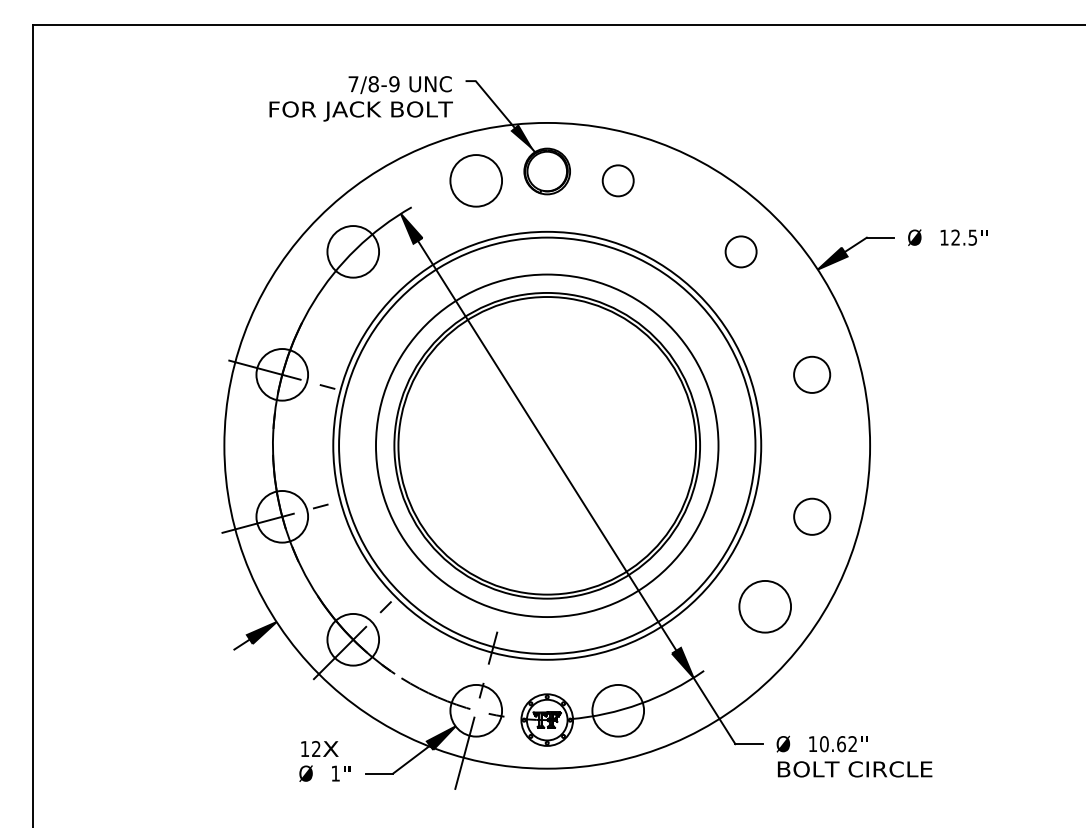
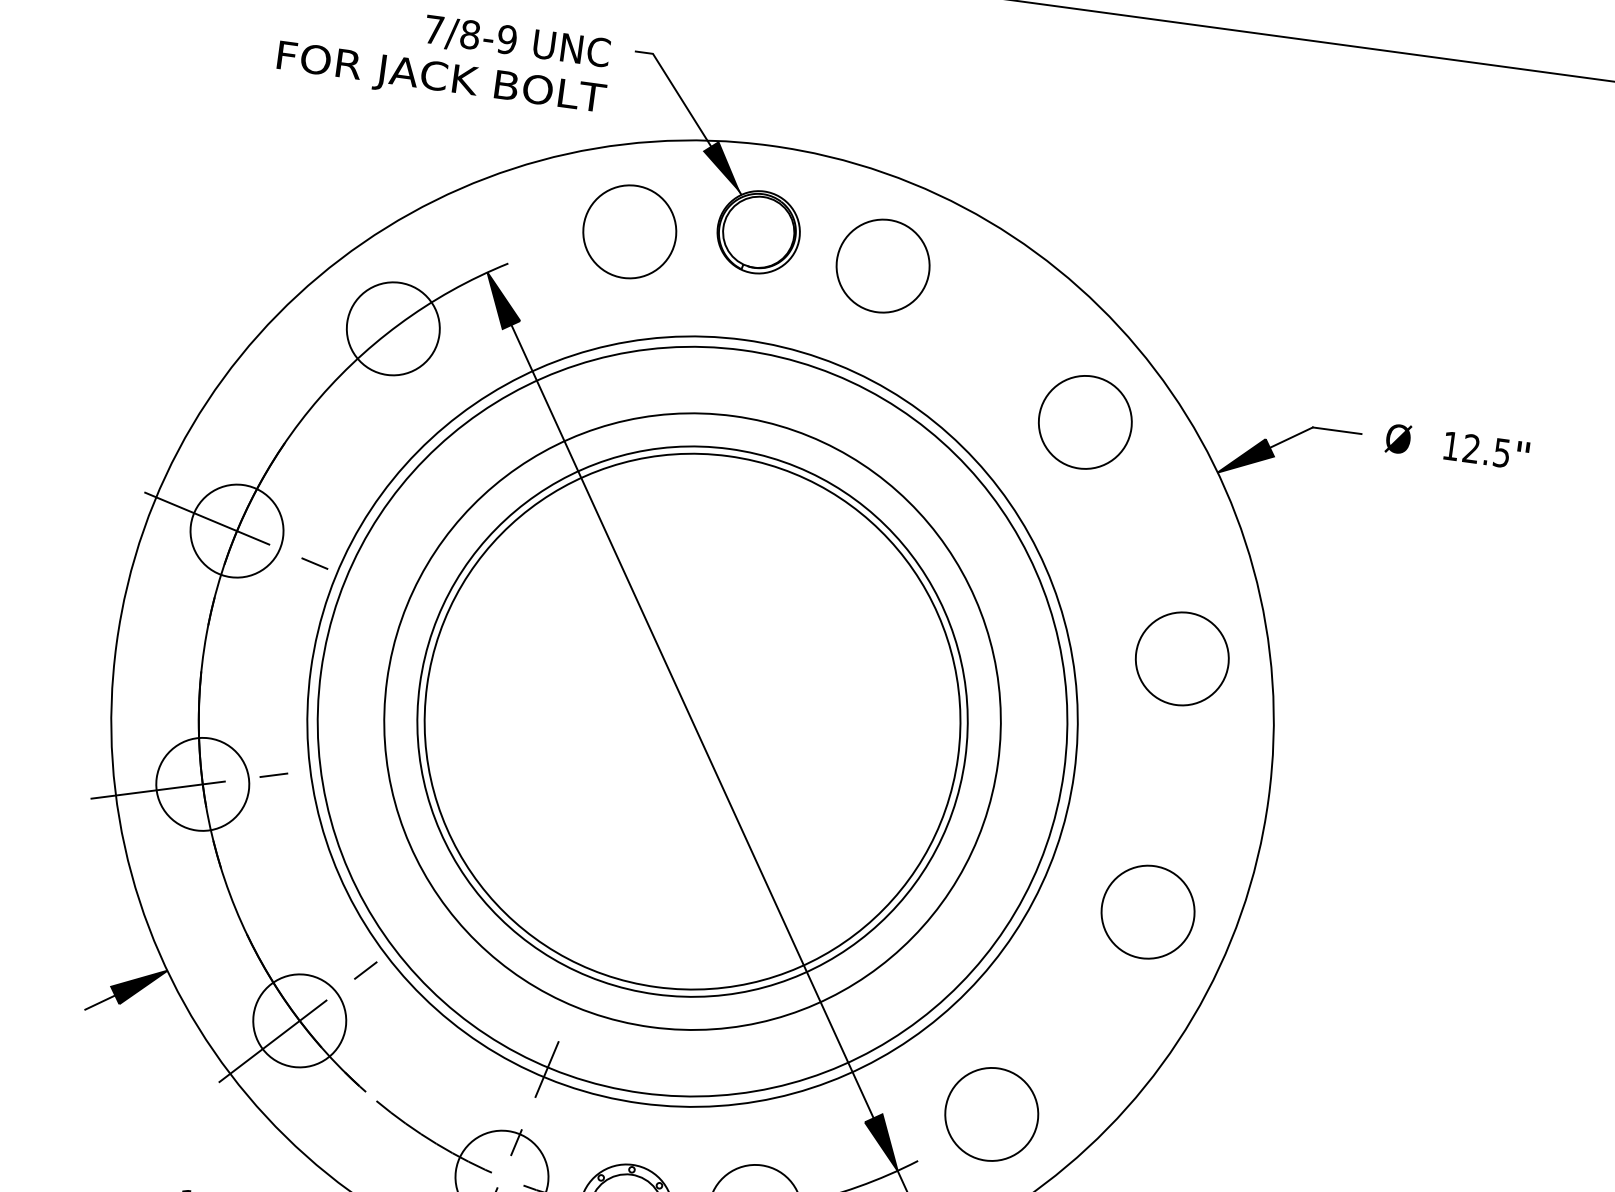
circle: (618, 180) -> (883, 265), size x1.67
circle: (740, 251) -> (1084, 421), size x1.67
circle: (811, 374) -> (1181, 658), size x1.43
circle: (812, 516) -> (1148, 911), size x1.43
circle: (764, 606) -> (990, 1113), moved

